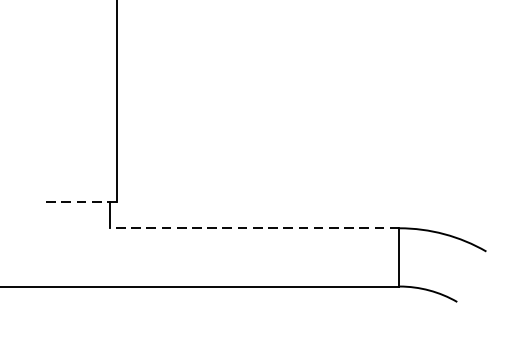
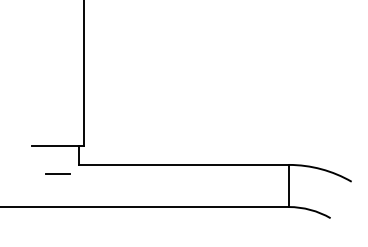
line: (79, 201) -> (57, 145), dashed -> solid
line: (255, 227) -> (184, 164), dashed -> solid
line: (79, 240) -> (57, 173), added

